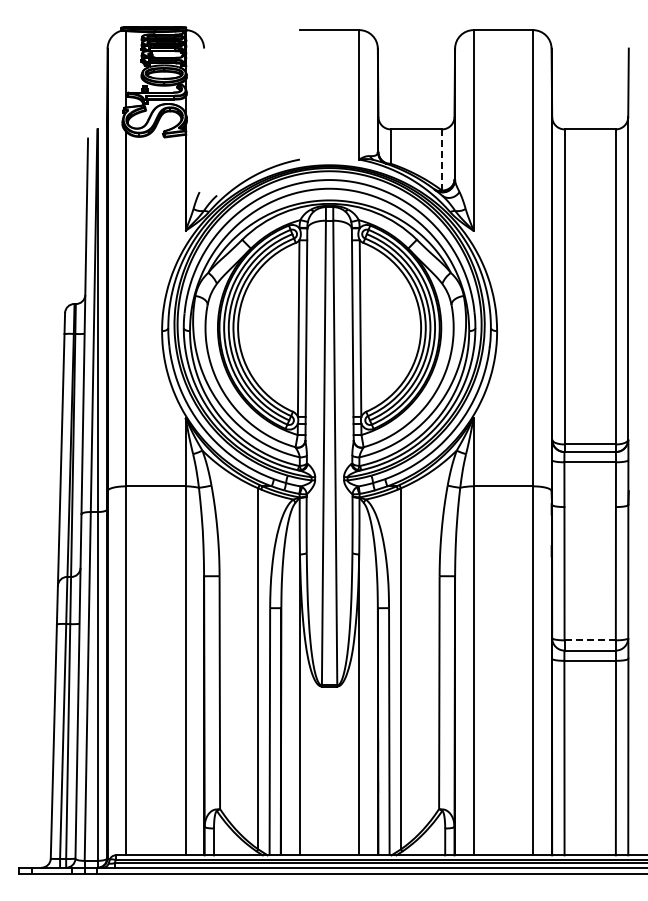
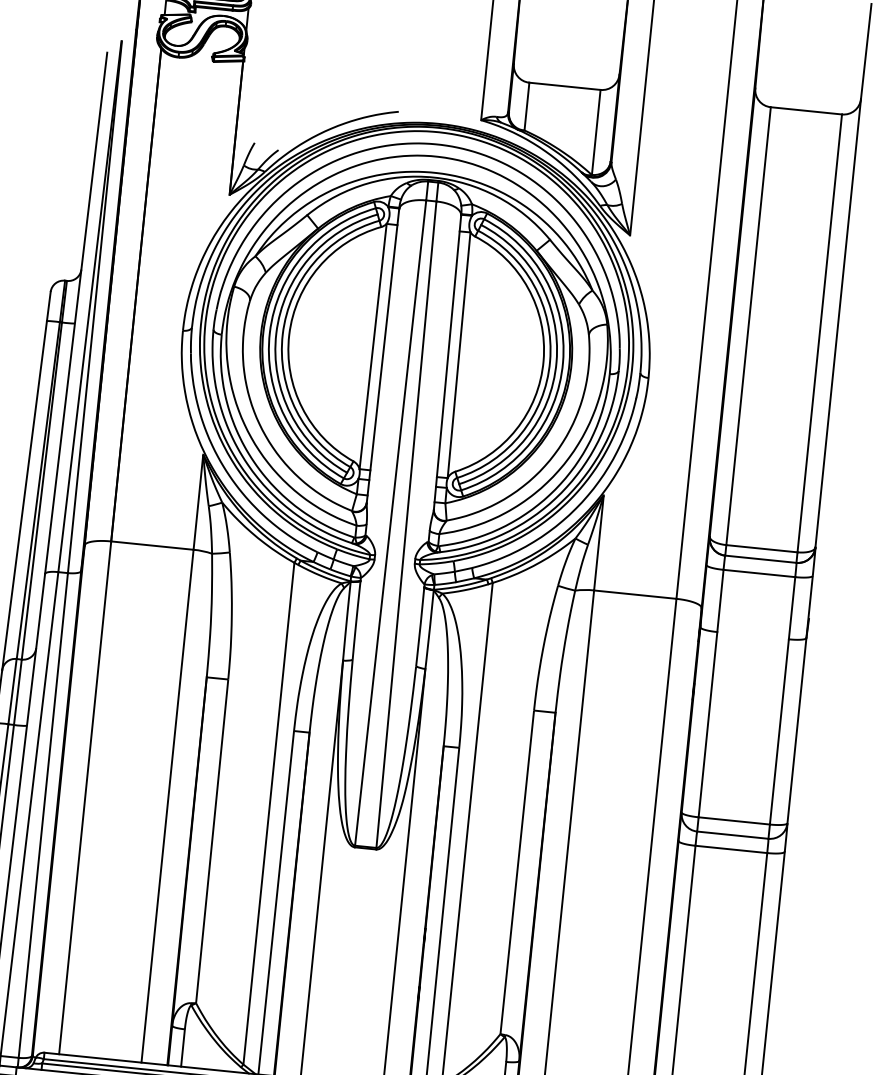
line: (442, 159) -> (596, 131), dashed -> solid
line: (590, 640) -> (734, 821), dashed -> solid

